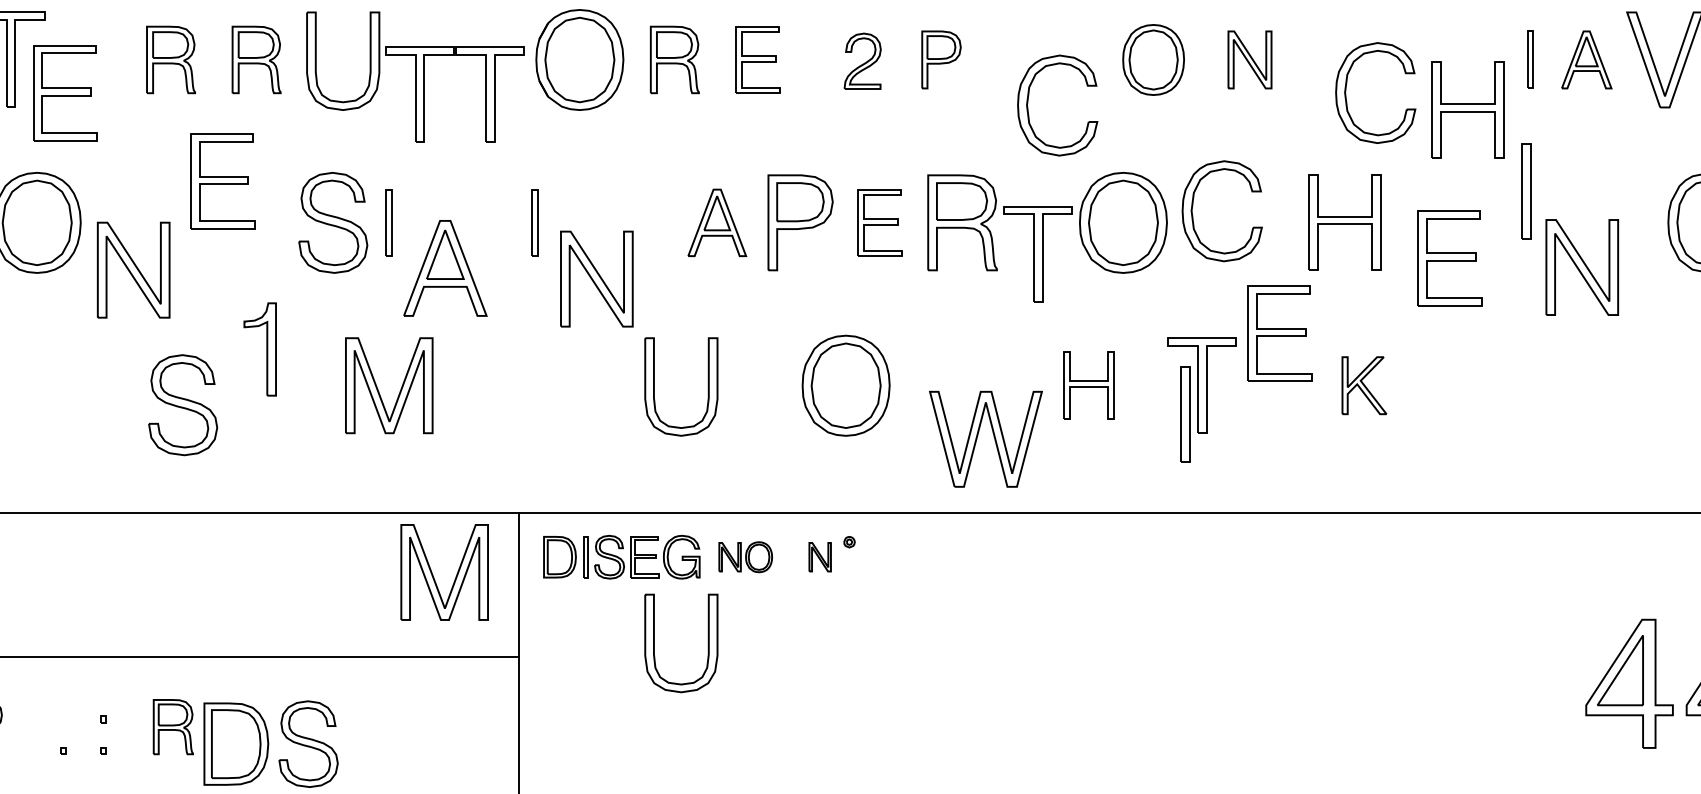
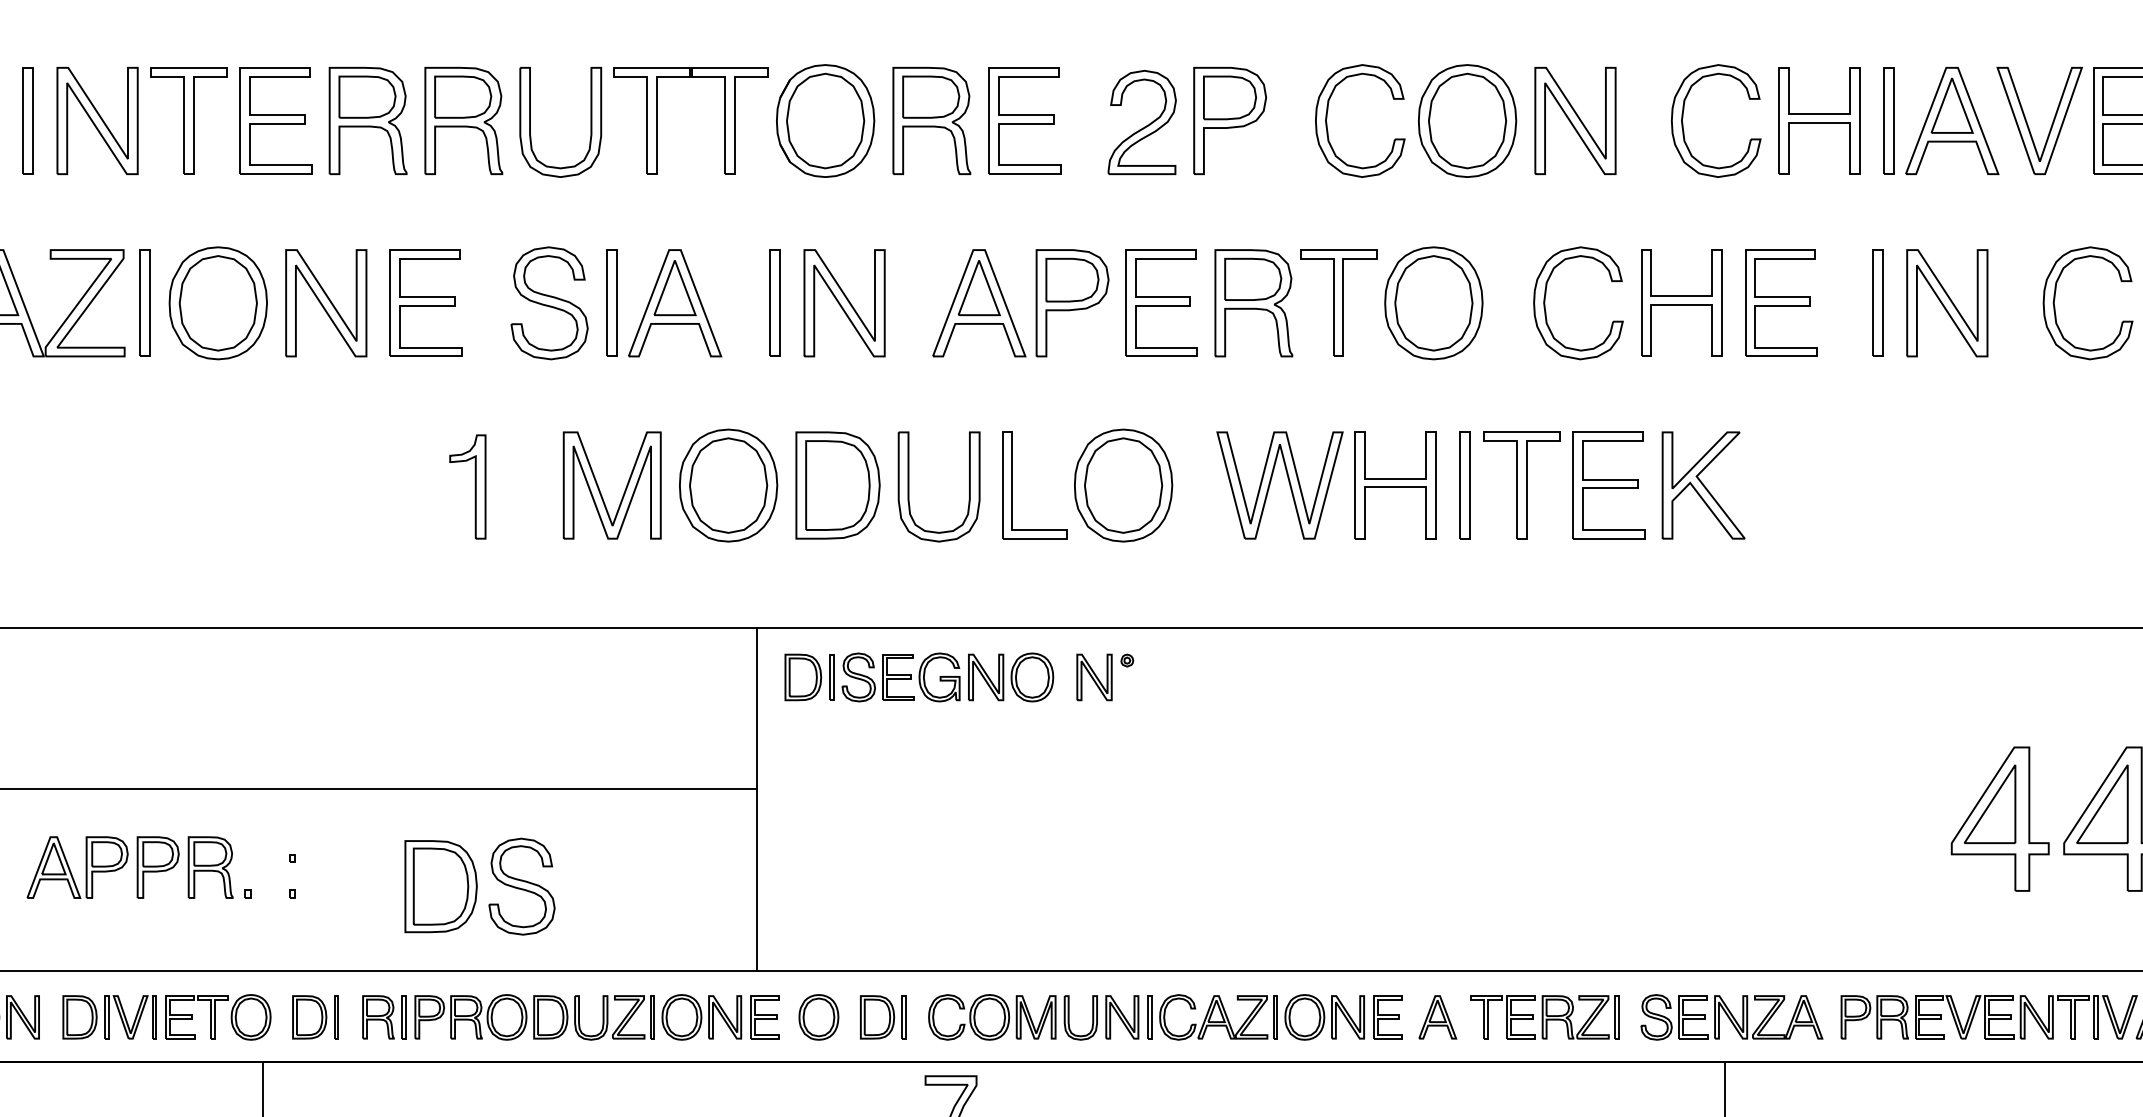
part: (170, 59) -> (367, 120), size x1.43
part: (256, 59) -> (463, 120), size x1.43
part: (674, 59) -> (931, 120), size x1.43
part: (757, 59) -> (1024, 120), size x1.43
part: (941, 59) -> (1230, 120), size x1.67
part: (1153, 59) -> (1467, 120), size x1.43
part: (1250, 59) -> (1575, 120), size x1.67
part: (1529, 59) -> (1888, 120), size x1.67
part: (1586, 59) -> (1952, 120), size x1.67
part: (862, 61) -> (1141, 122), size x1.67
part: (1346, 90) -> (1683, 118), moved
part: (65, 92) -> (275, 120), moved
part: (425, 94) -> (657, 120), moved
part: (1028, 103) -> (1327, 118), moved
part: (1468, 109) -> (1819, 120), moved
part: (222, 181) -> (425, 302), moved
part: (1526, 190) -> (1877, 302), moved
part: (1193, 218) -> (1546, 311), moved
part: (388, 222) -> (611, 302), size x1.43
part: (534, 222) -> (774, 302), size x1.43
part: (880, 222) -> (1161, 302), size x1.43
part: (717, 223) -> (979, 303), size x1.43
part: (1038, 253) -> (1338, 302), moved
part: (1450, 257) -> (1781, 302), moved
part: (1582, 267) -> (1947, 303), moved
part: (445, 268) -> (675, 303), moved
part: (133, 270) -> (326, 303), moved
part: (596, 279) -> (844, 303), moved
part: (1279, 333) -> (1608, 485), moved
part: (266, 349) -> (474, 486), moved
part: (493, 385) -> (728, 485), added
part: (590, 385) -> (837, 485), added
part: (746, 385) -> (1012, 485), added
part: (1089, 385) -> (1395, 485), size x1.43
part: (1364, 385) -> (1703, 485), size x1.67
part: (183, 405) -> (381, 507), removed
part: (1184, 414) -> (1464, 485), moved
part: (978, 435) -> (1271, 481), moved
part: (746, 557) -> (1011, 677), size x1.43
part: (820, 557) -> (1094, 677), size x1.43
part: (434, 576) -> (662, 699), removed
part: (654, 643) -> (909, 773), removed
part: (173, 727) -> (210, 867), moved

